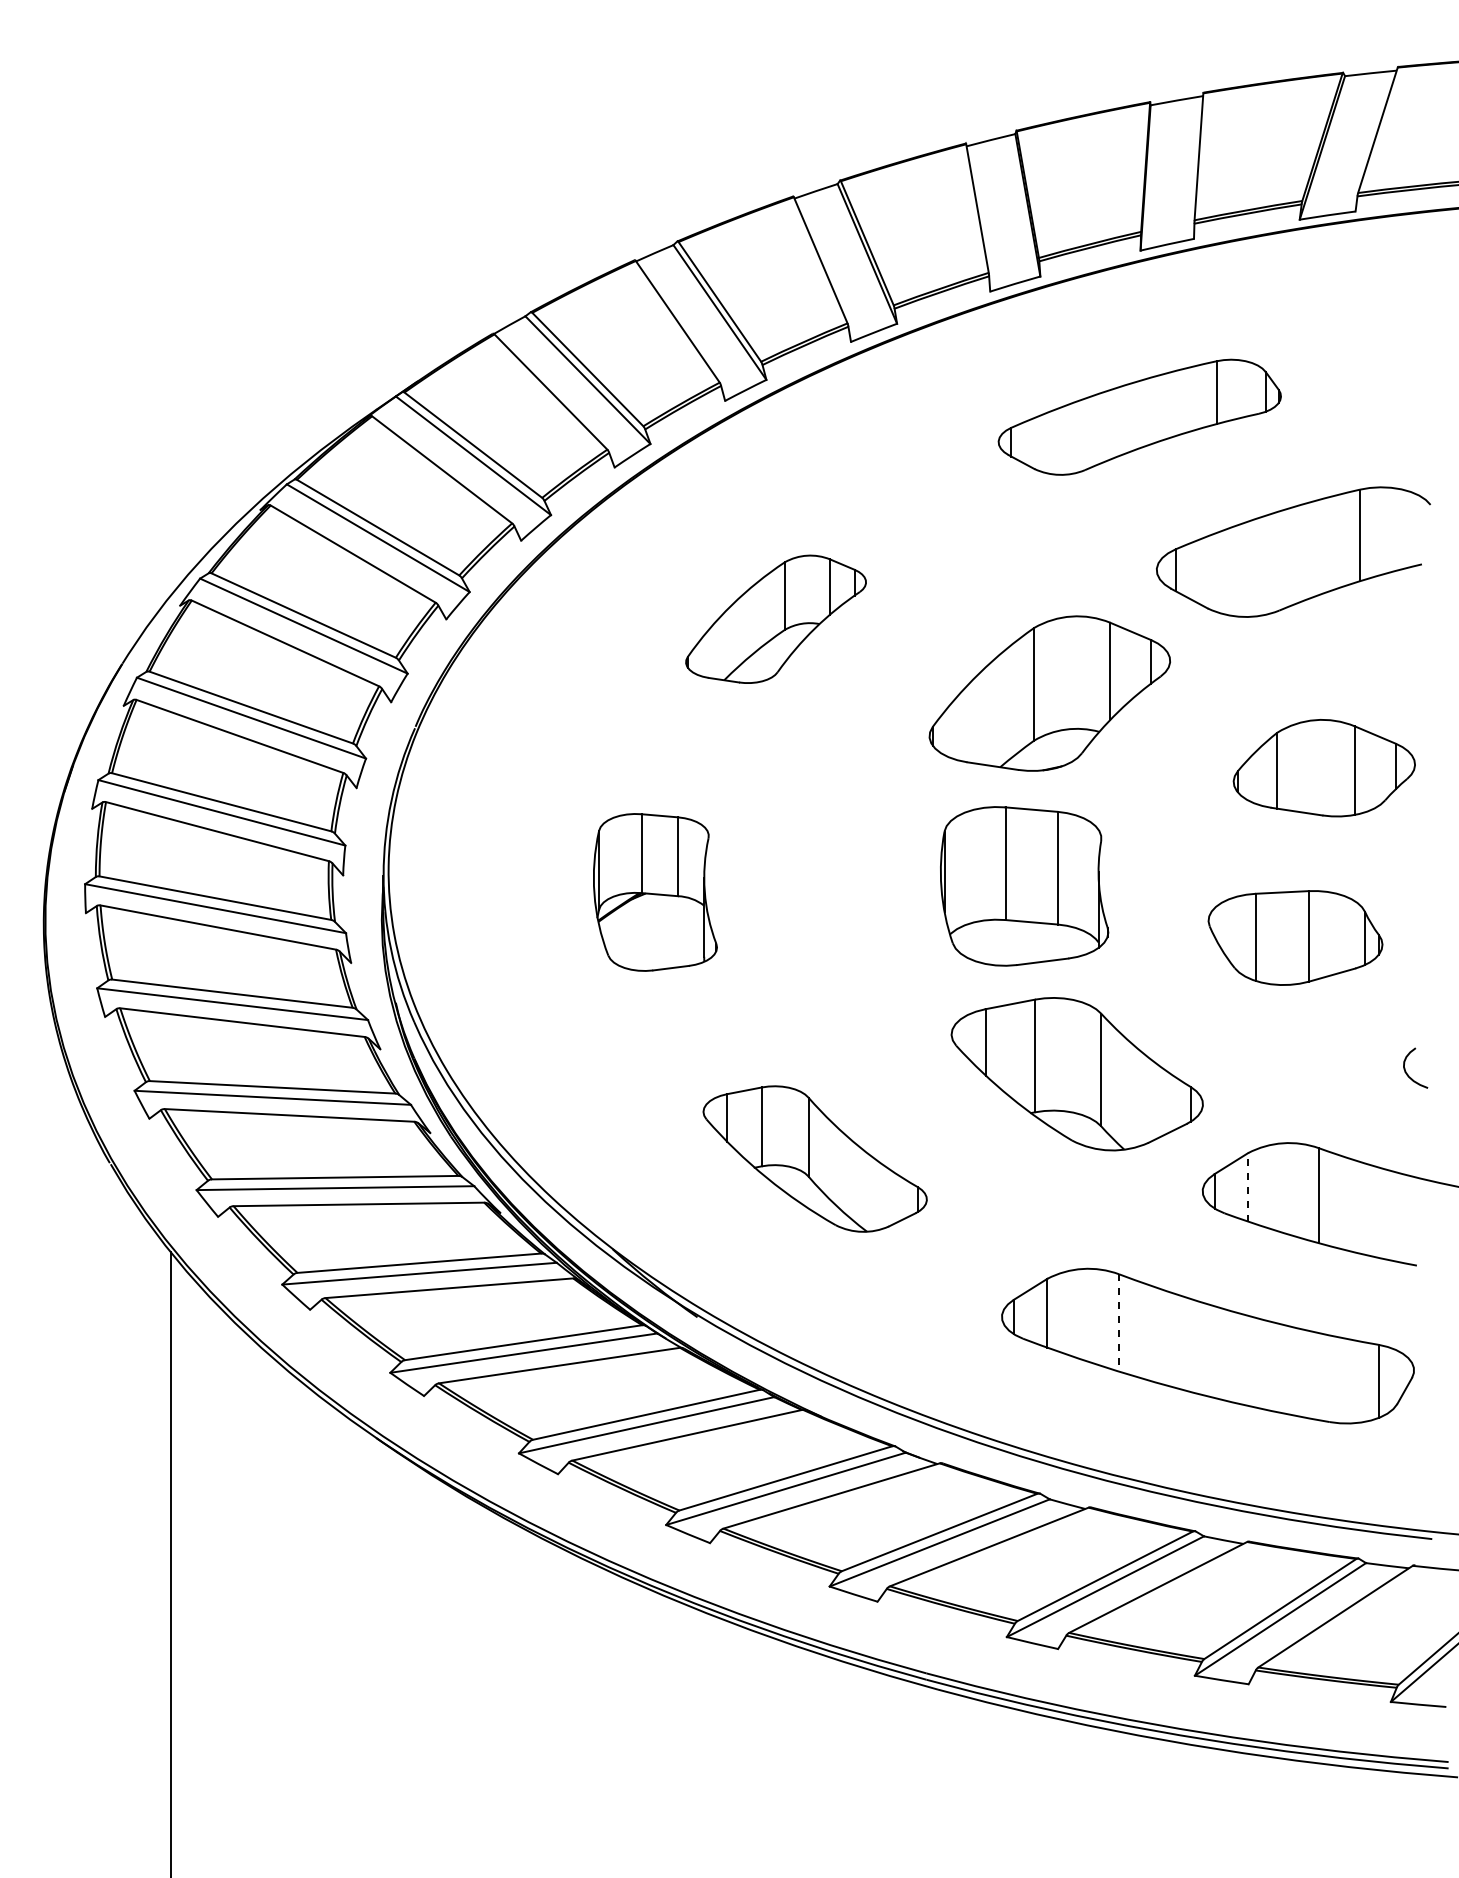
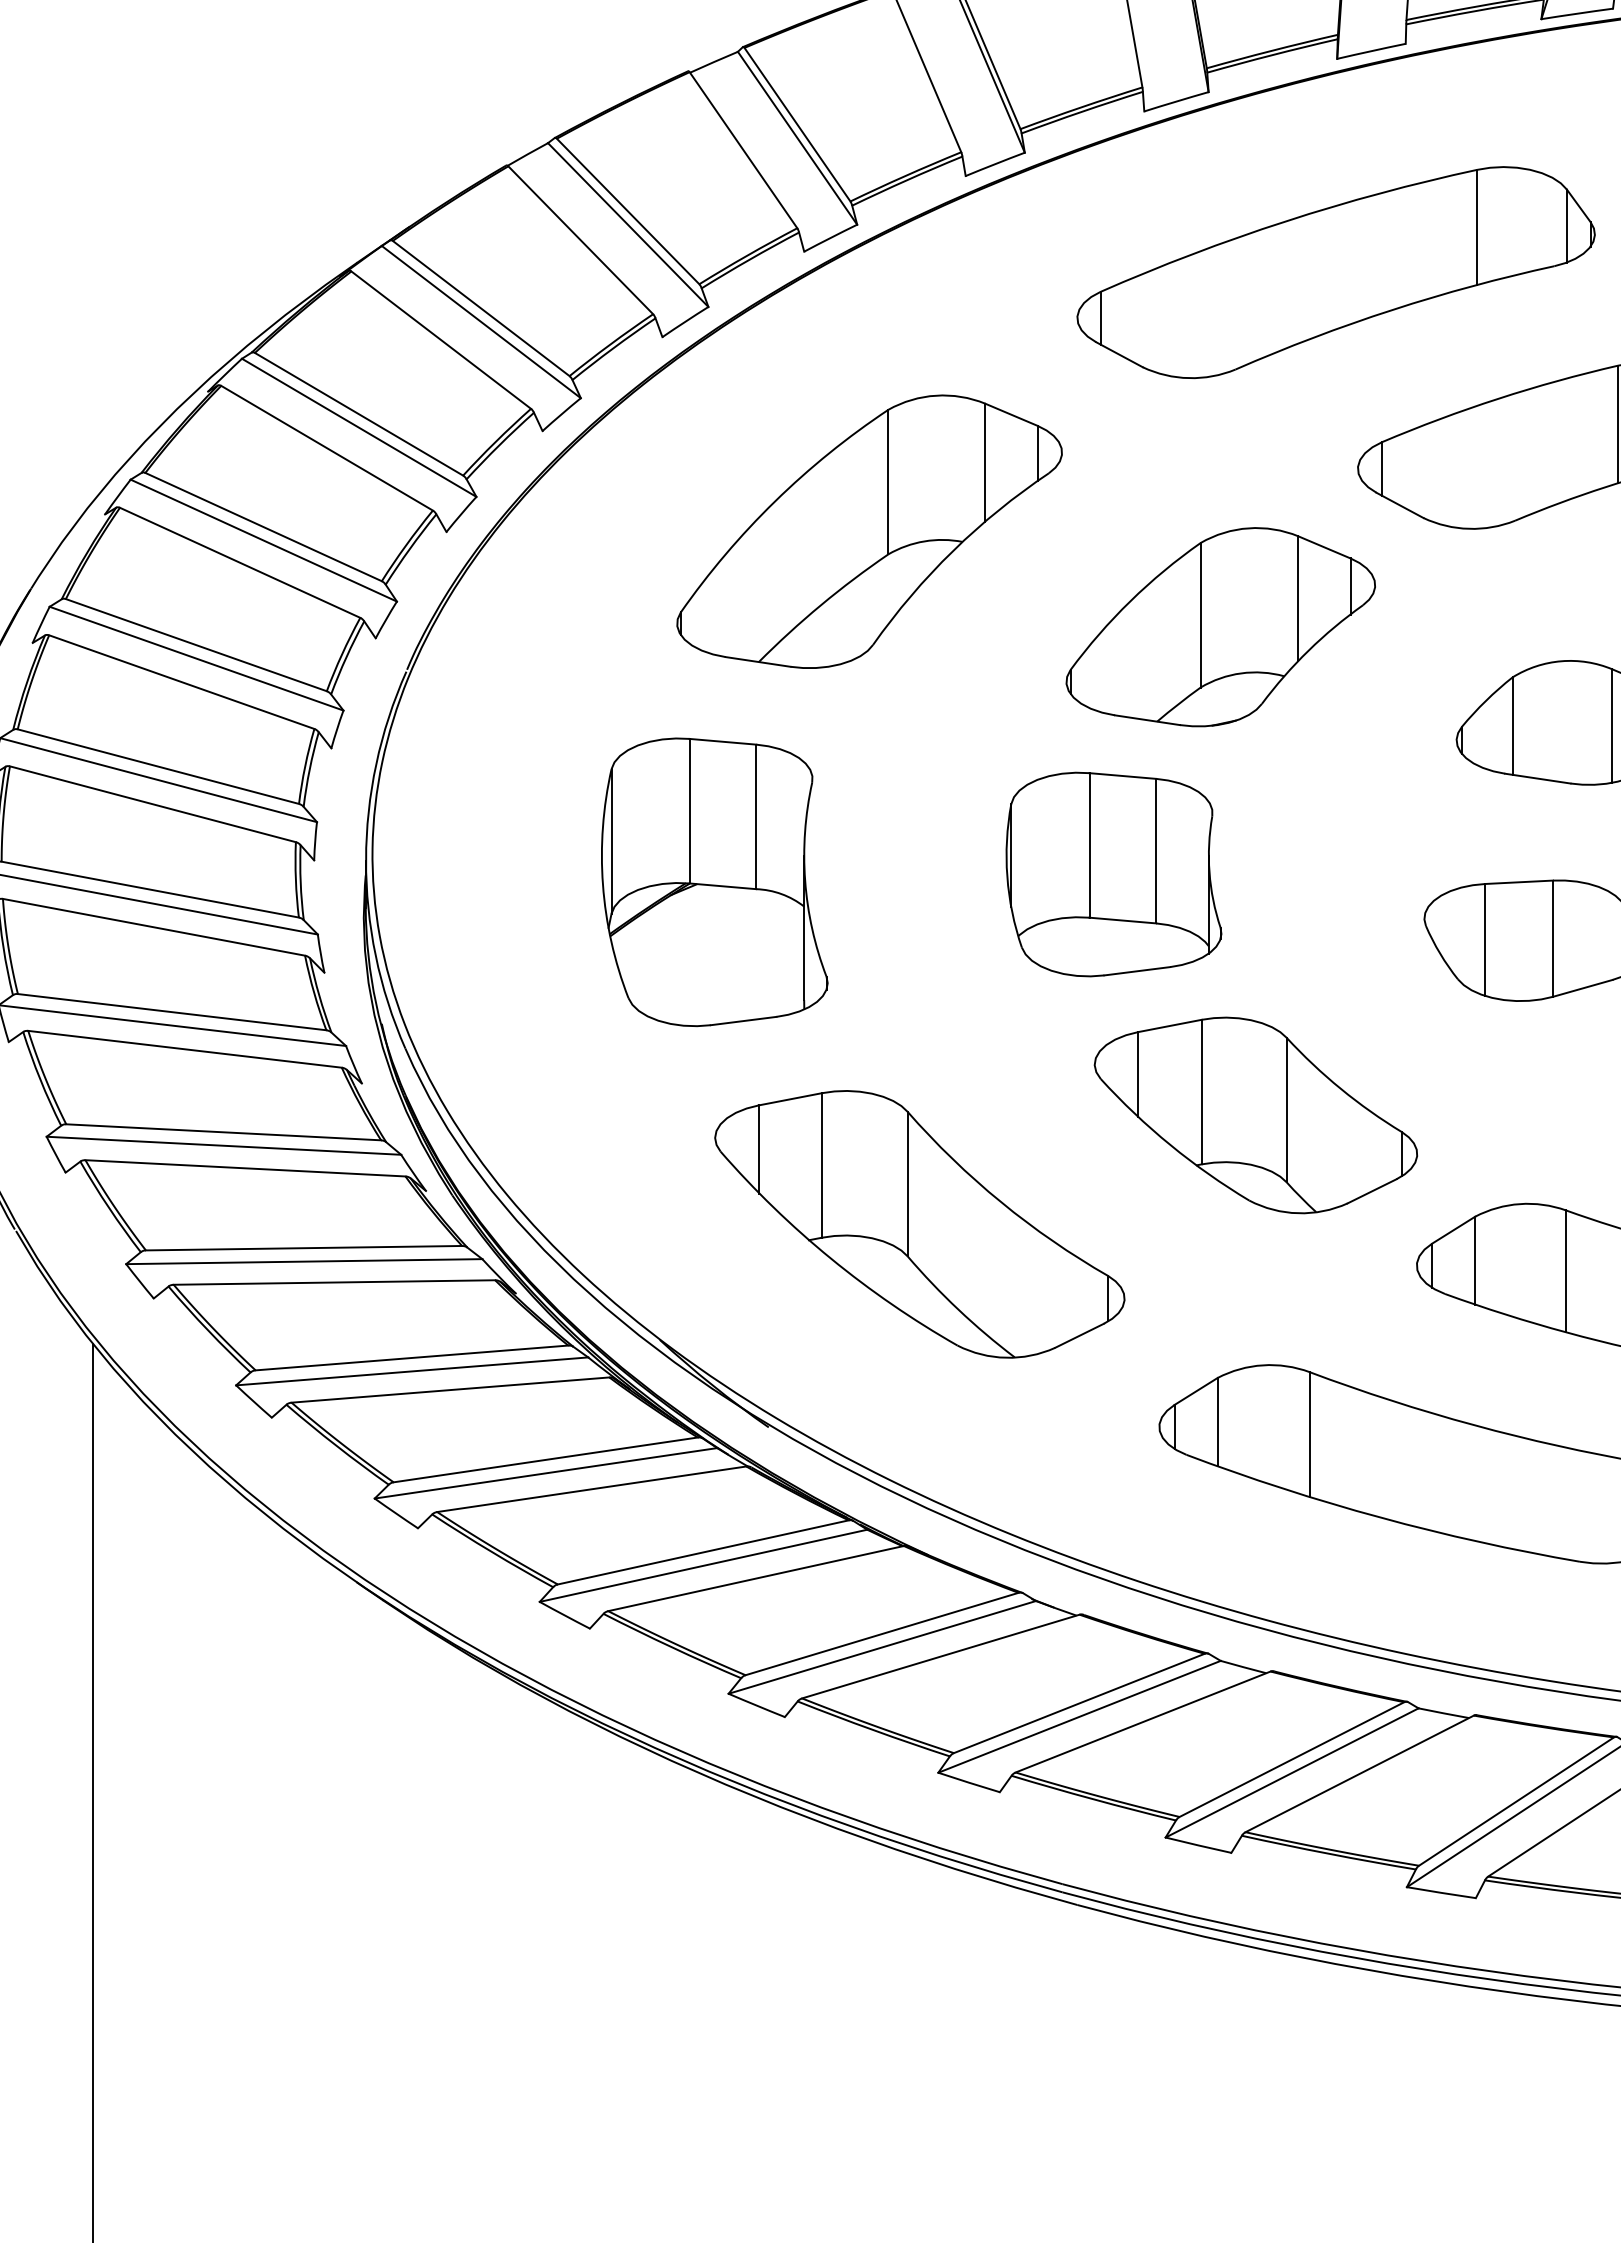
part: (1139, 417) -> (1335, 272), size x1.43
part: (775, 619) -> (868, 532), size x1.67
part: (1024, 886) -> (1113, 874), moved
part: (655, 892) -> (714, 882), size x1.43
part: (814, 1158) -> (918, 1223), size x1.43
line: (1248, 1186) -> (1475, 1259), dashed -> solid
line: (1119, 1323) -> (1310, 1435), dashed -> solid

